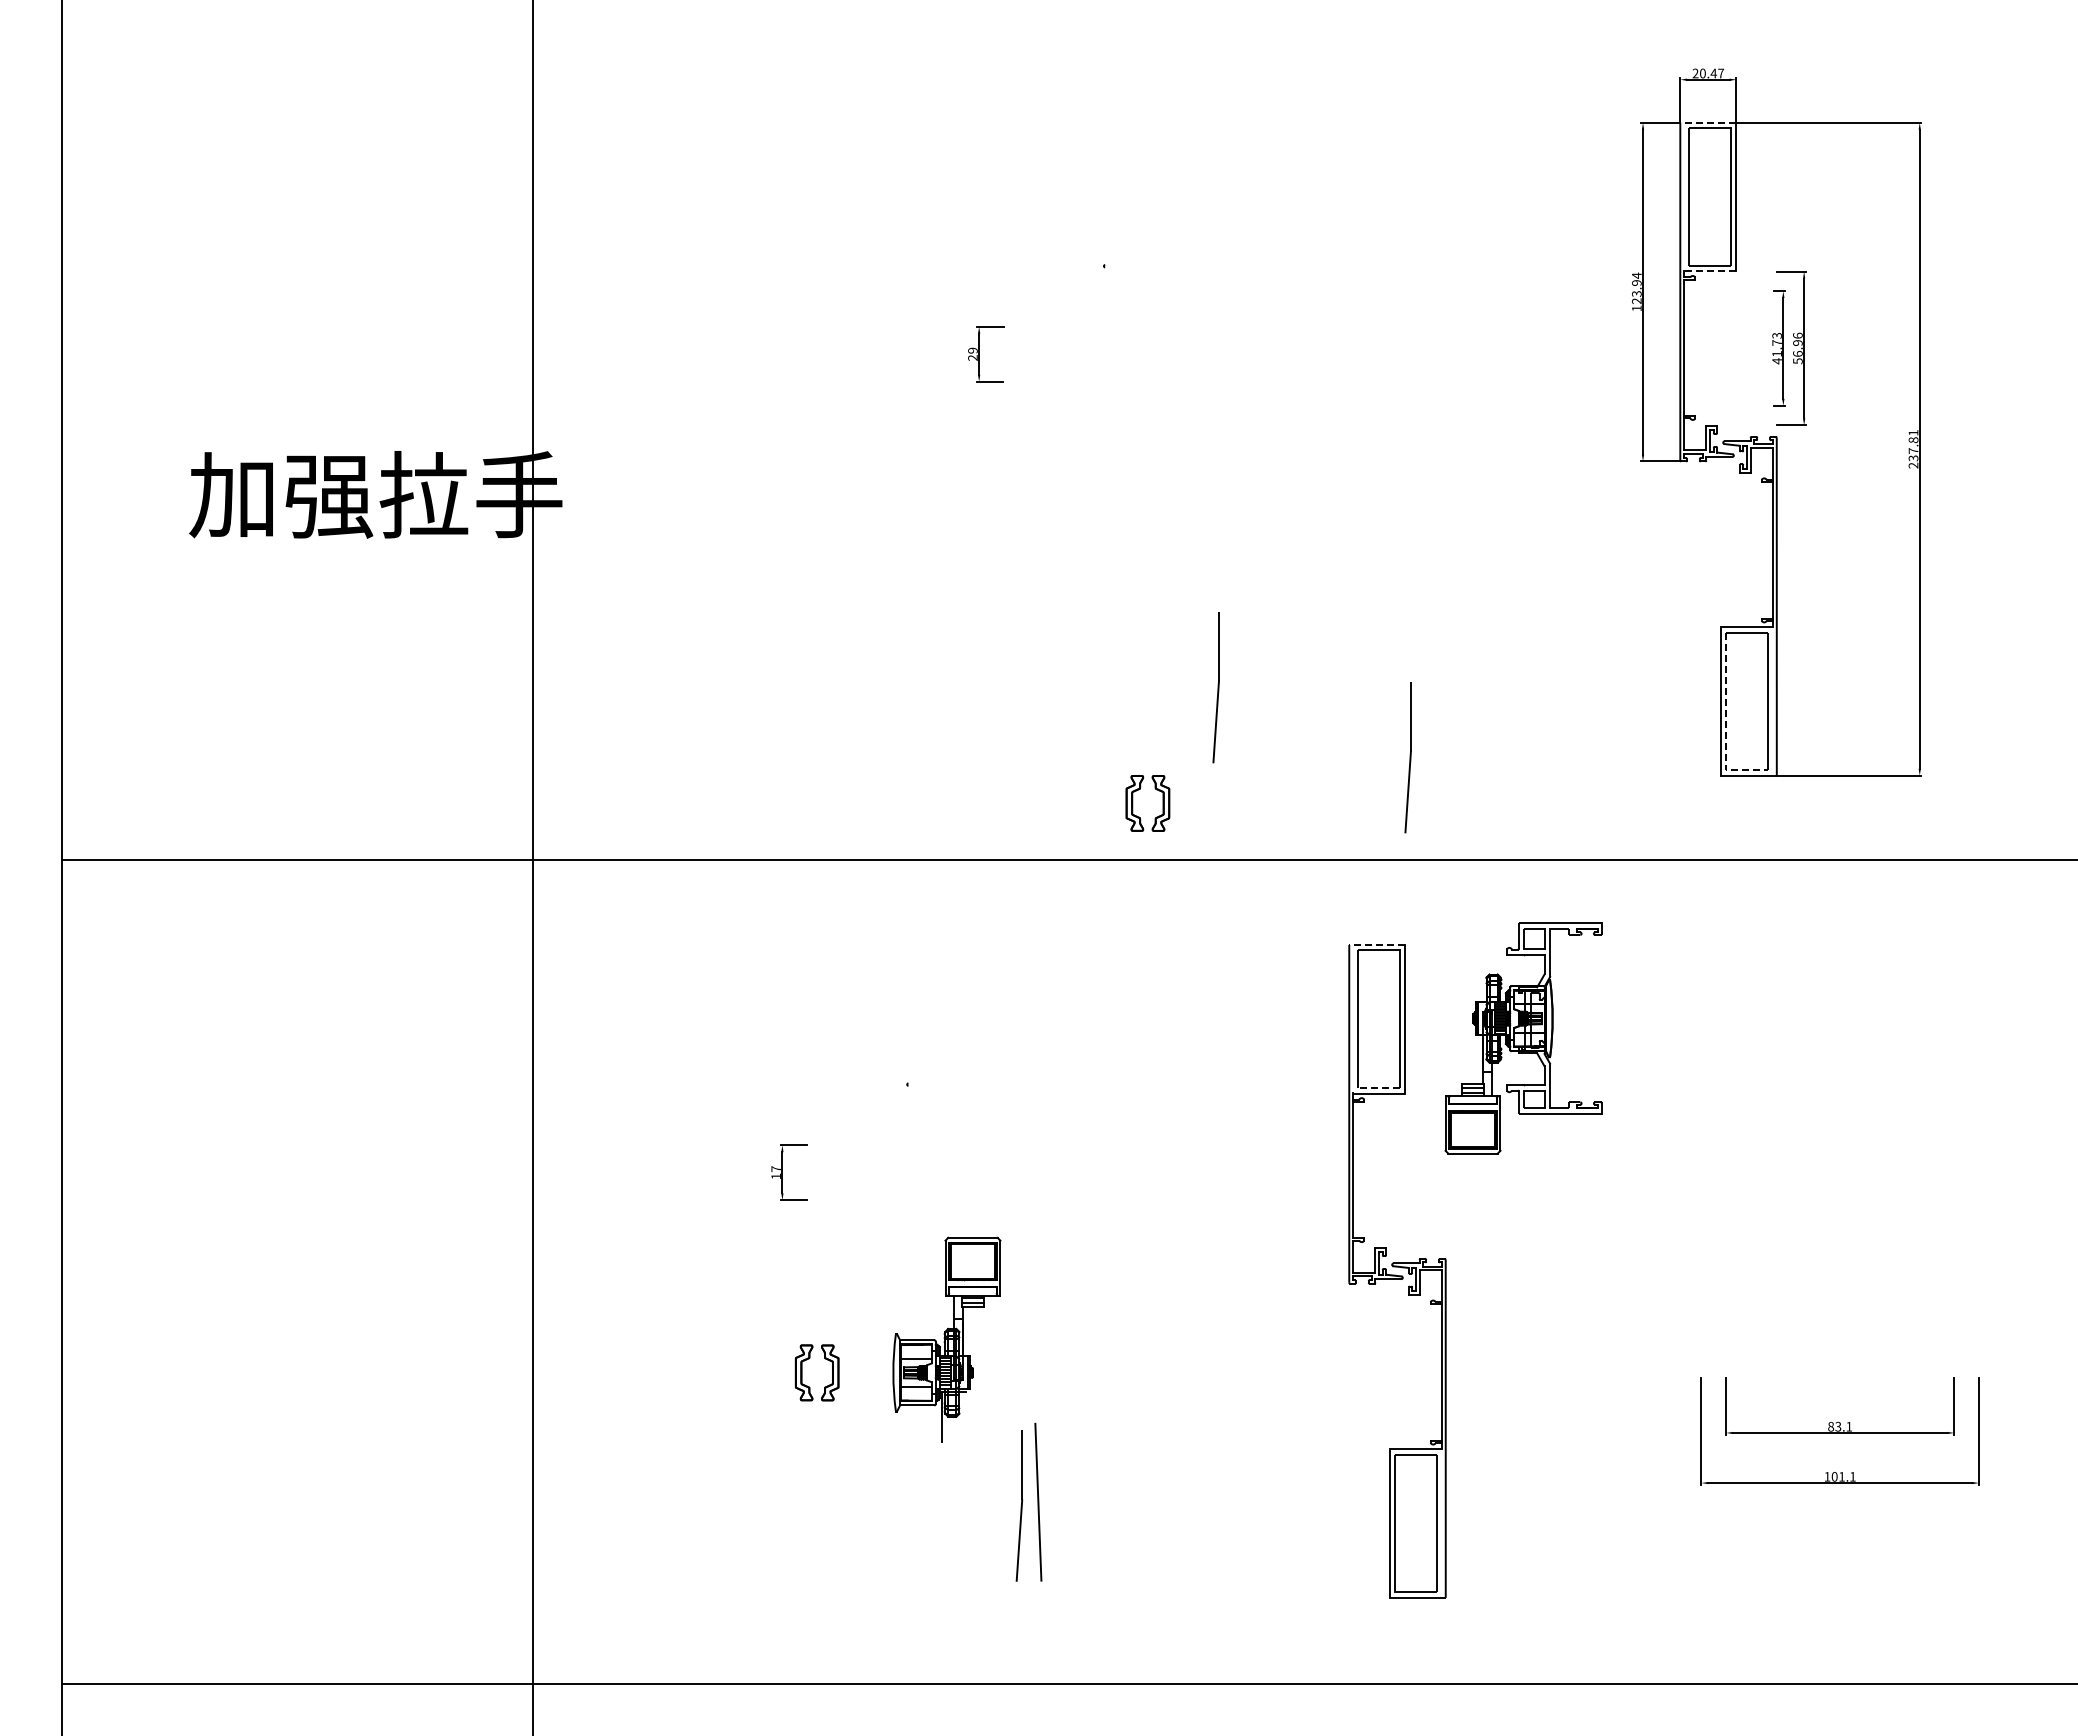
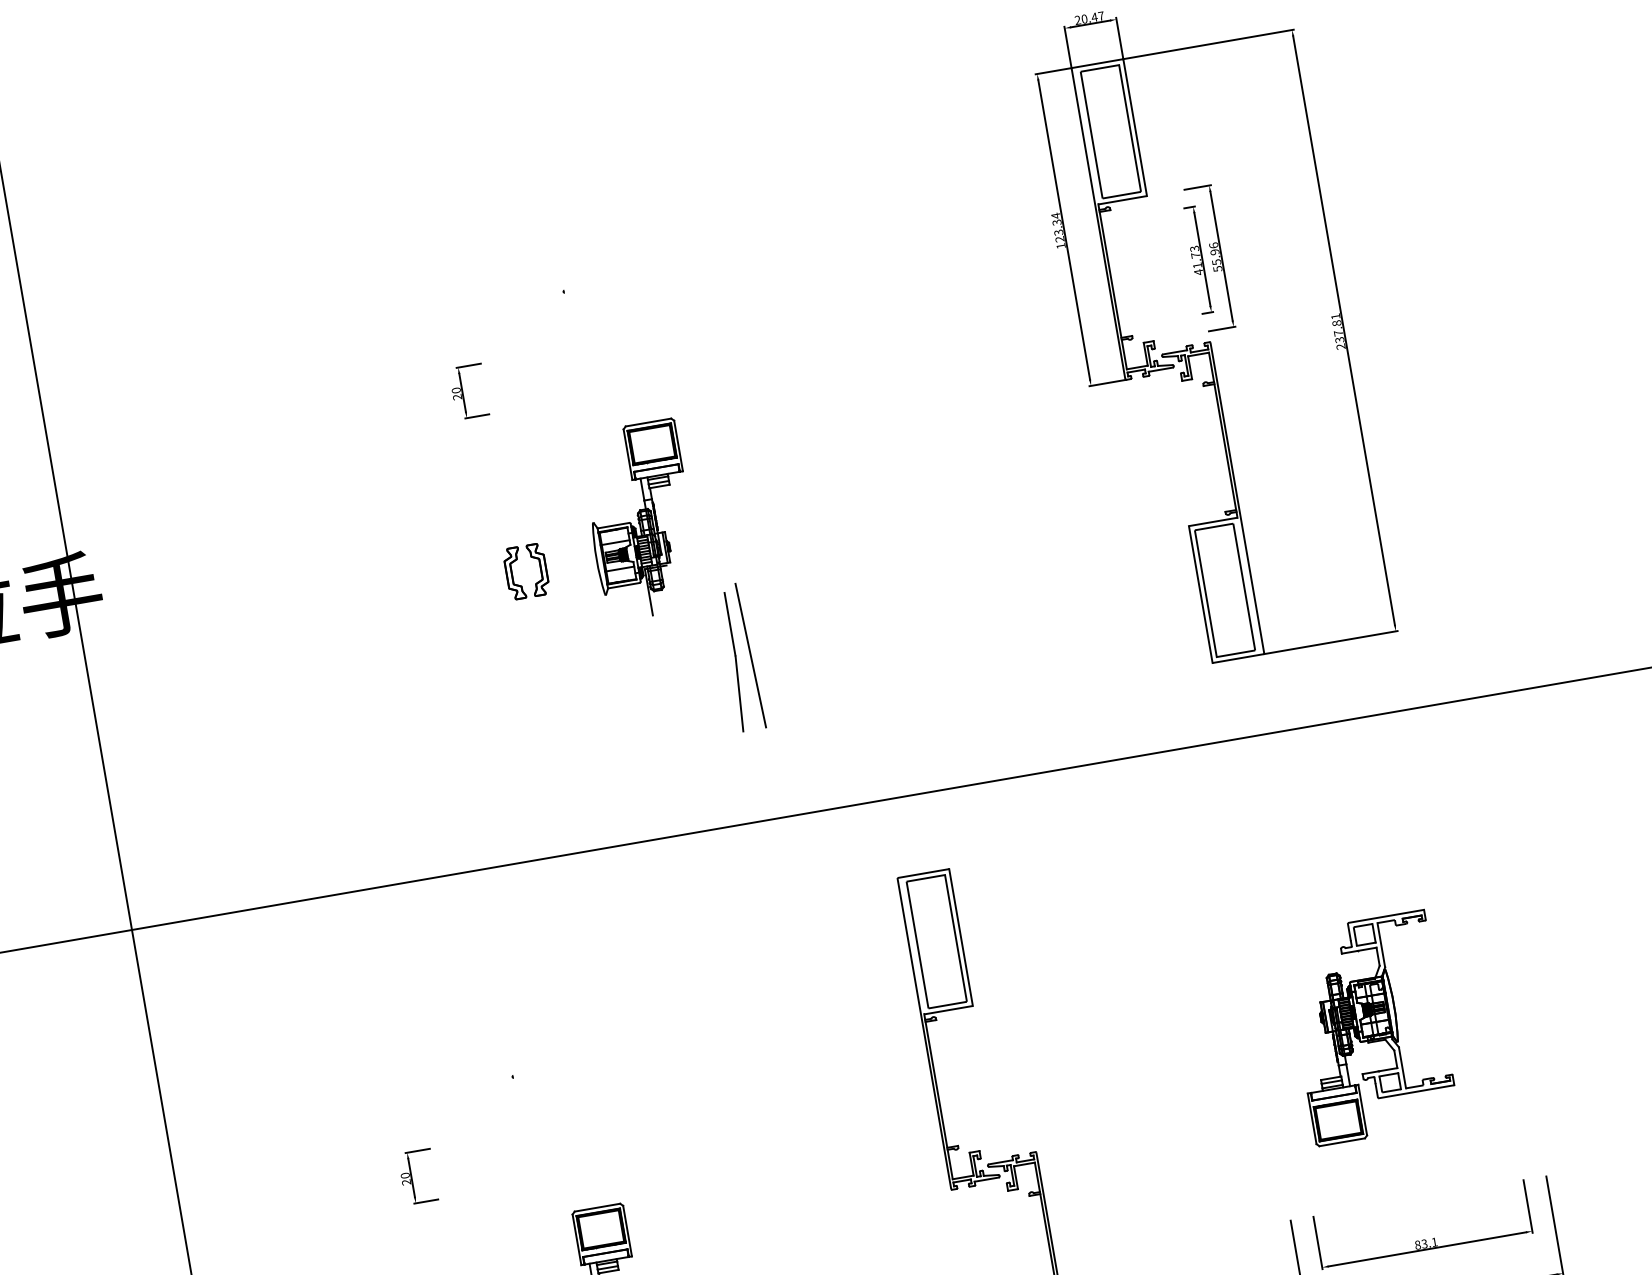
line: (1707, 122) -> (1096, 63), dashed -> solid
line: (1709, 271) -> (1122, 200), dashed -> solid
text: (1636, 282) -> (1056, 222), 123.94 -> 123.34
text: (972, 350) -> (455, 390), 29 -> 20
text: (1797, 353) -> (1216, 261), 56.96 -> 55.96
part: (1143, 521) -> (640, 520), added
line: (1235, 683) -> (751, 655), added
line: (1726, 723) -> (1209, 614), dashed -> solid
part: (1407, 757) -> (921, 696), removed
part: (1133, 803) -> (513, 574), moved
line: (1376, 945) -> (922, 874), dashed -> solid
part: (1523, 1038) -> (1370, 1028), moved
line: (1379, 1088) -> (948, 1005), dashed -> solid
text: (775, 1172) -> (405, 1178), 17 -> 20

